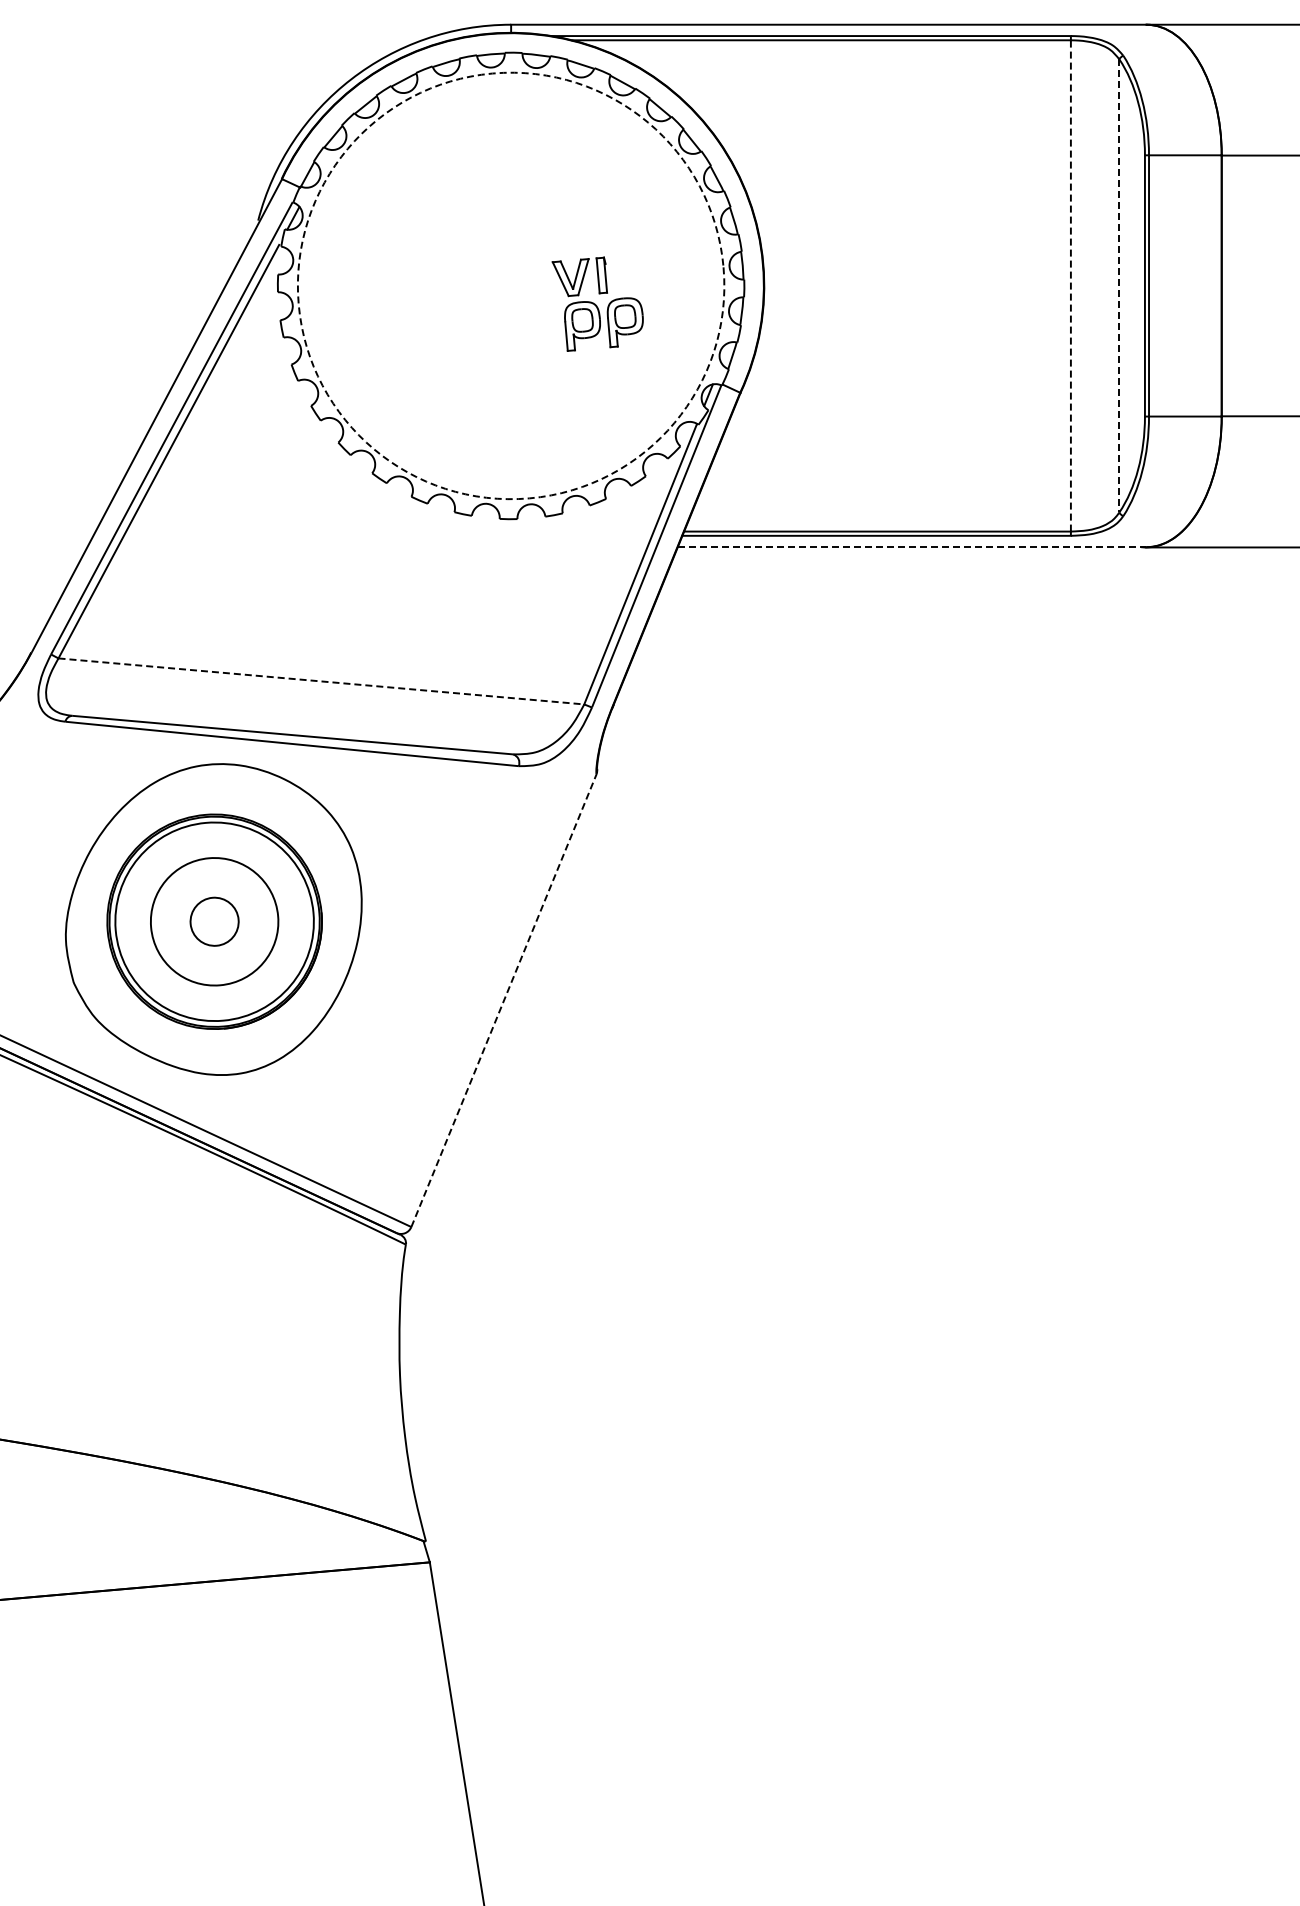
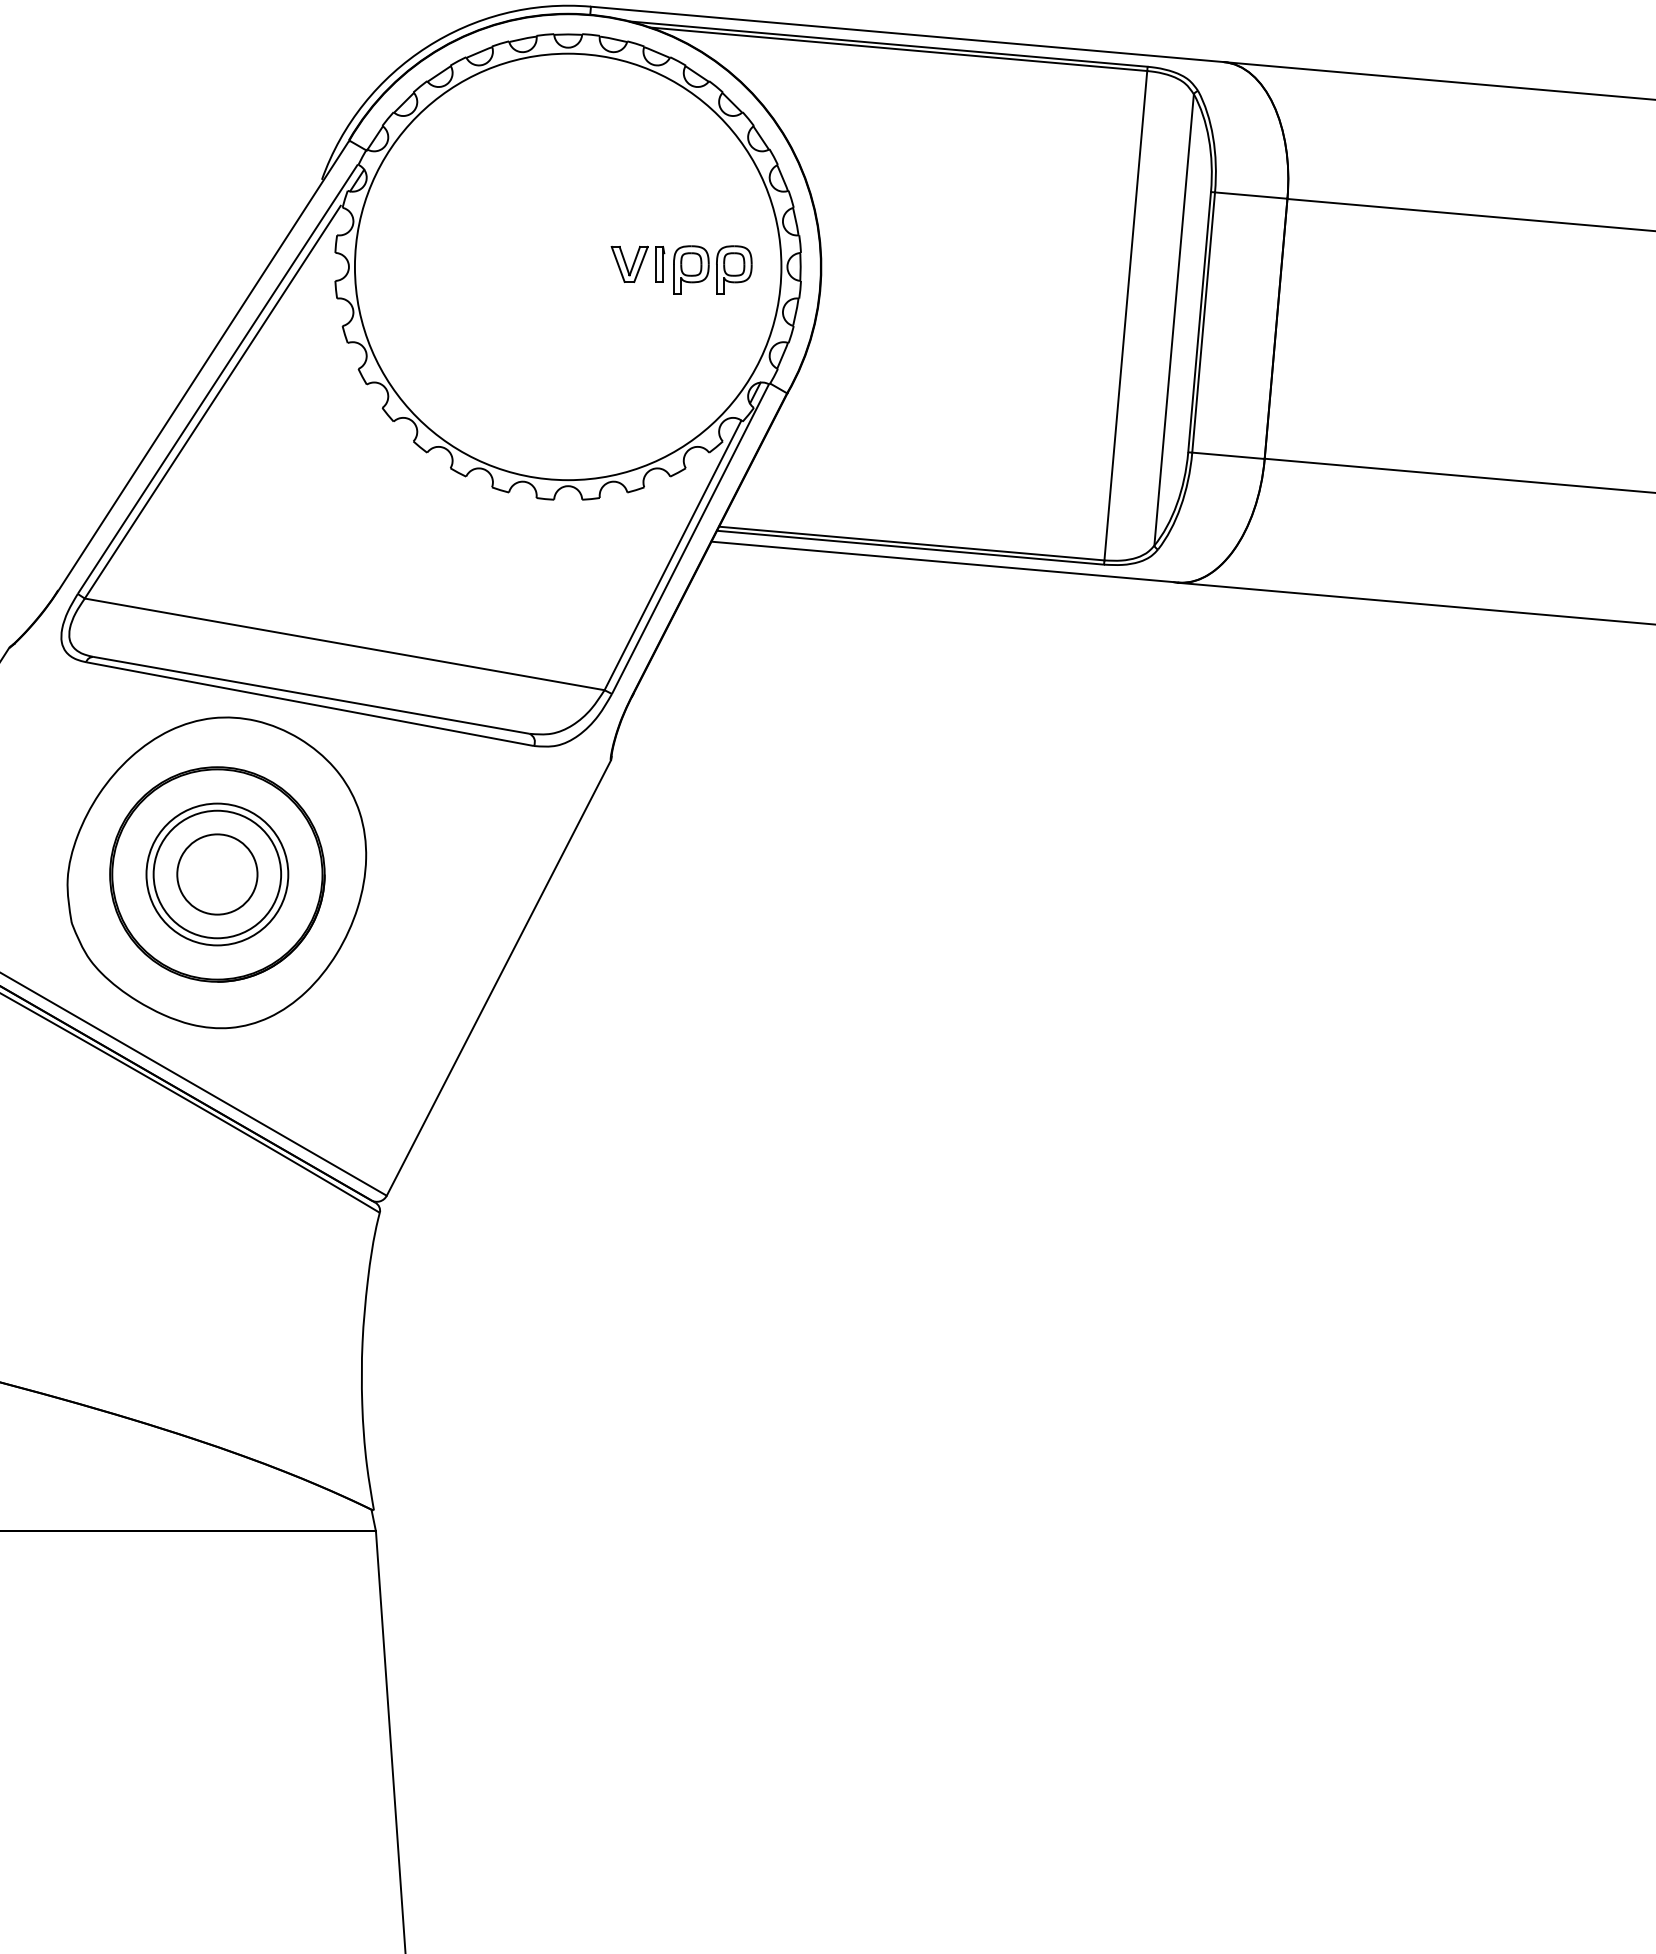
circle: (510, 285) -> (567, 266), dashed -> solid
line: (1070, 285) -> (1125, 315), dashed -> solid
line: (1119, 285) -> (1174, 319), dashed -> solid
part: (604, 323) -> (712, 269), moved
line: (912, 547) -> (945, 562), dashed -> solid
line: (321, 681) -> (344, 644), dashed -> solid
circle: (214, 921) -> (217, 874), size x0.71
circle: (214, 921) -> (217, 874), size x1.67
line: (503, 1000) -> (498, 978), dashed -> solid

